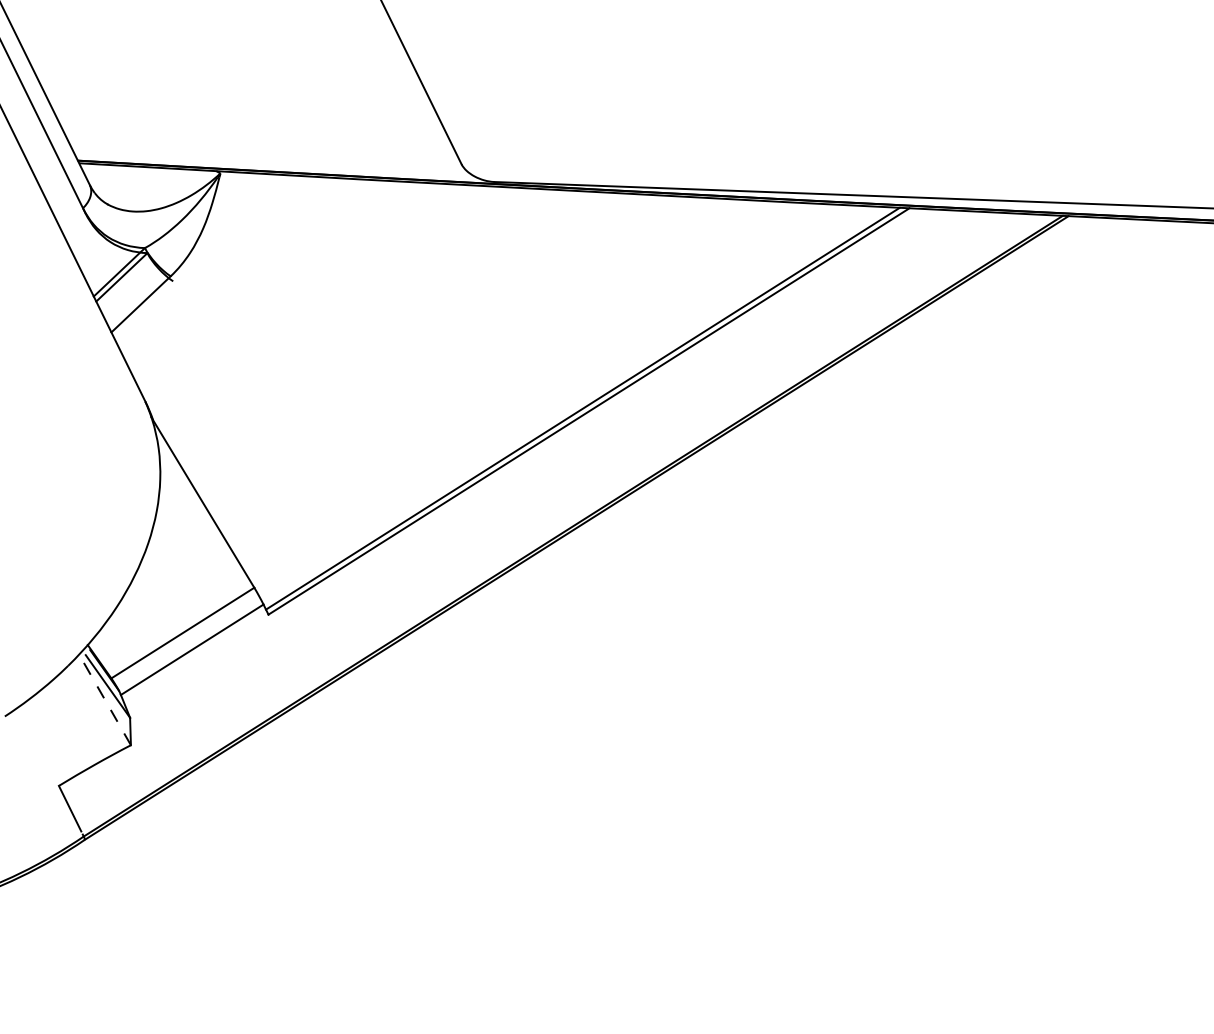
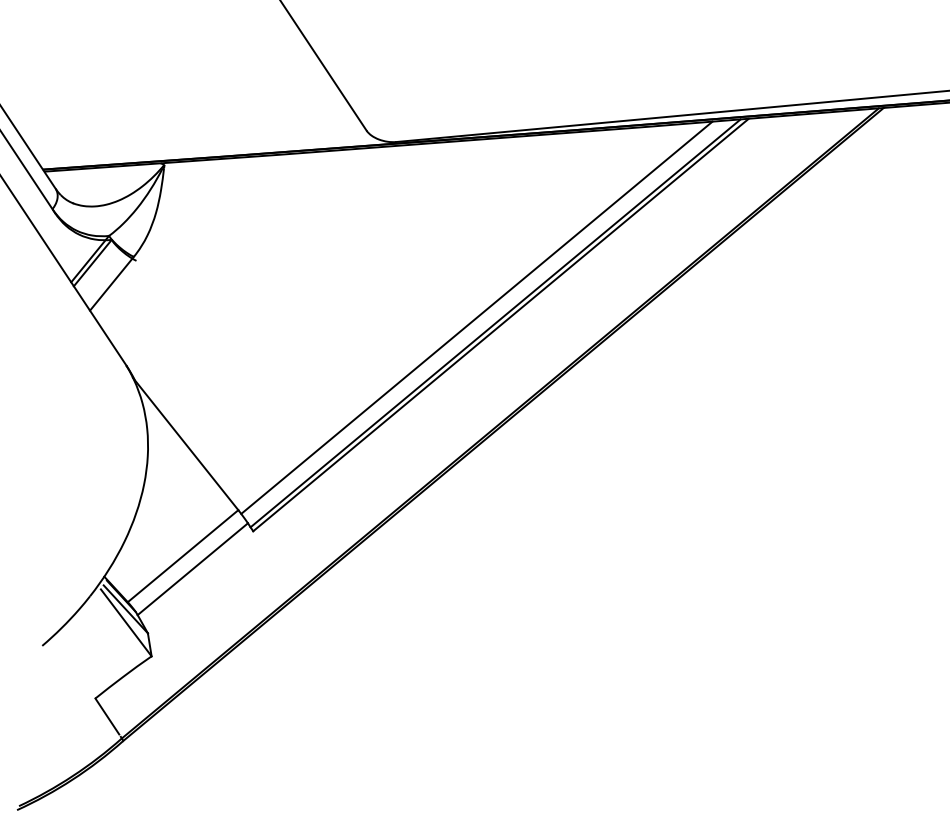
line: (561, 399) -> (476, 317), added
line: (106, 701) -> (126, 622), dashed -> solid

